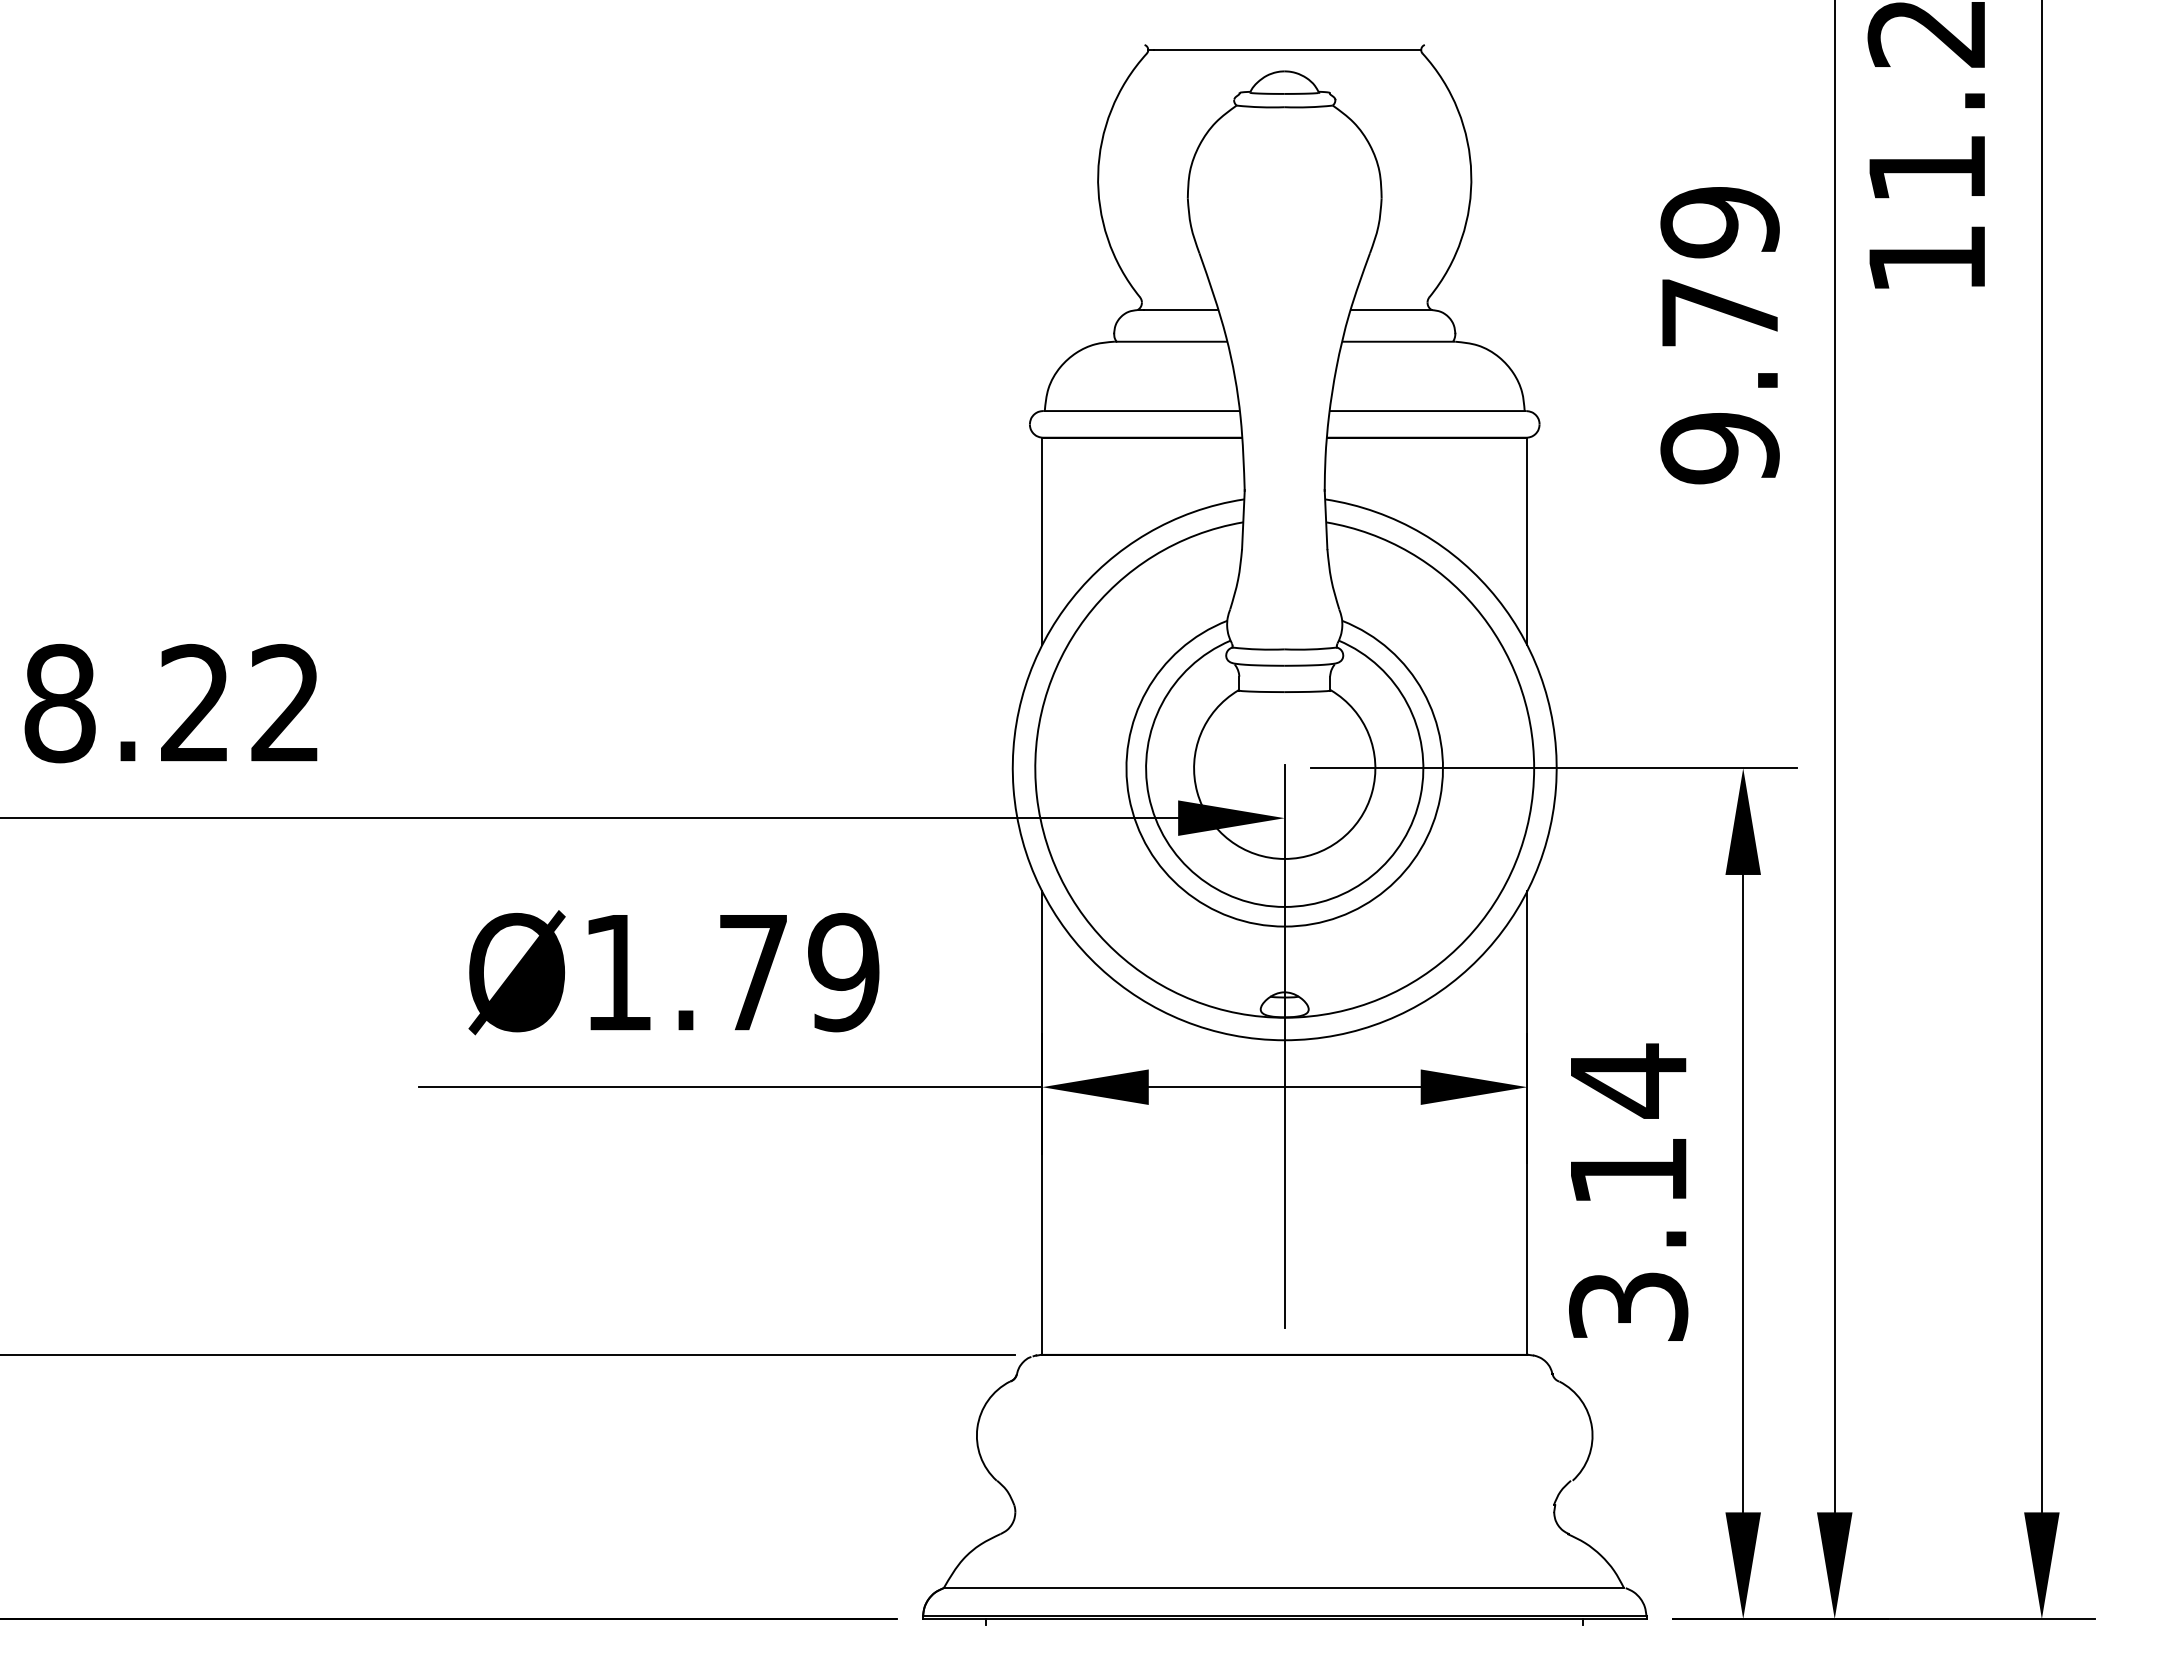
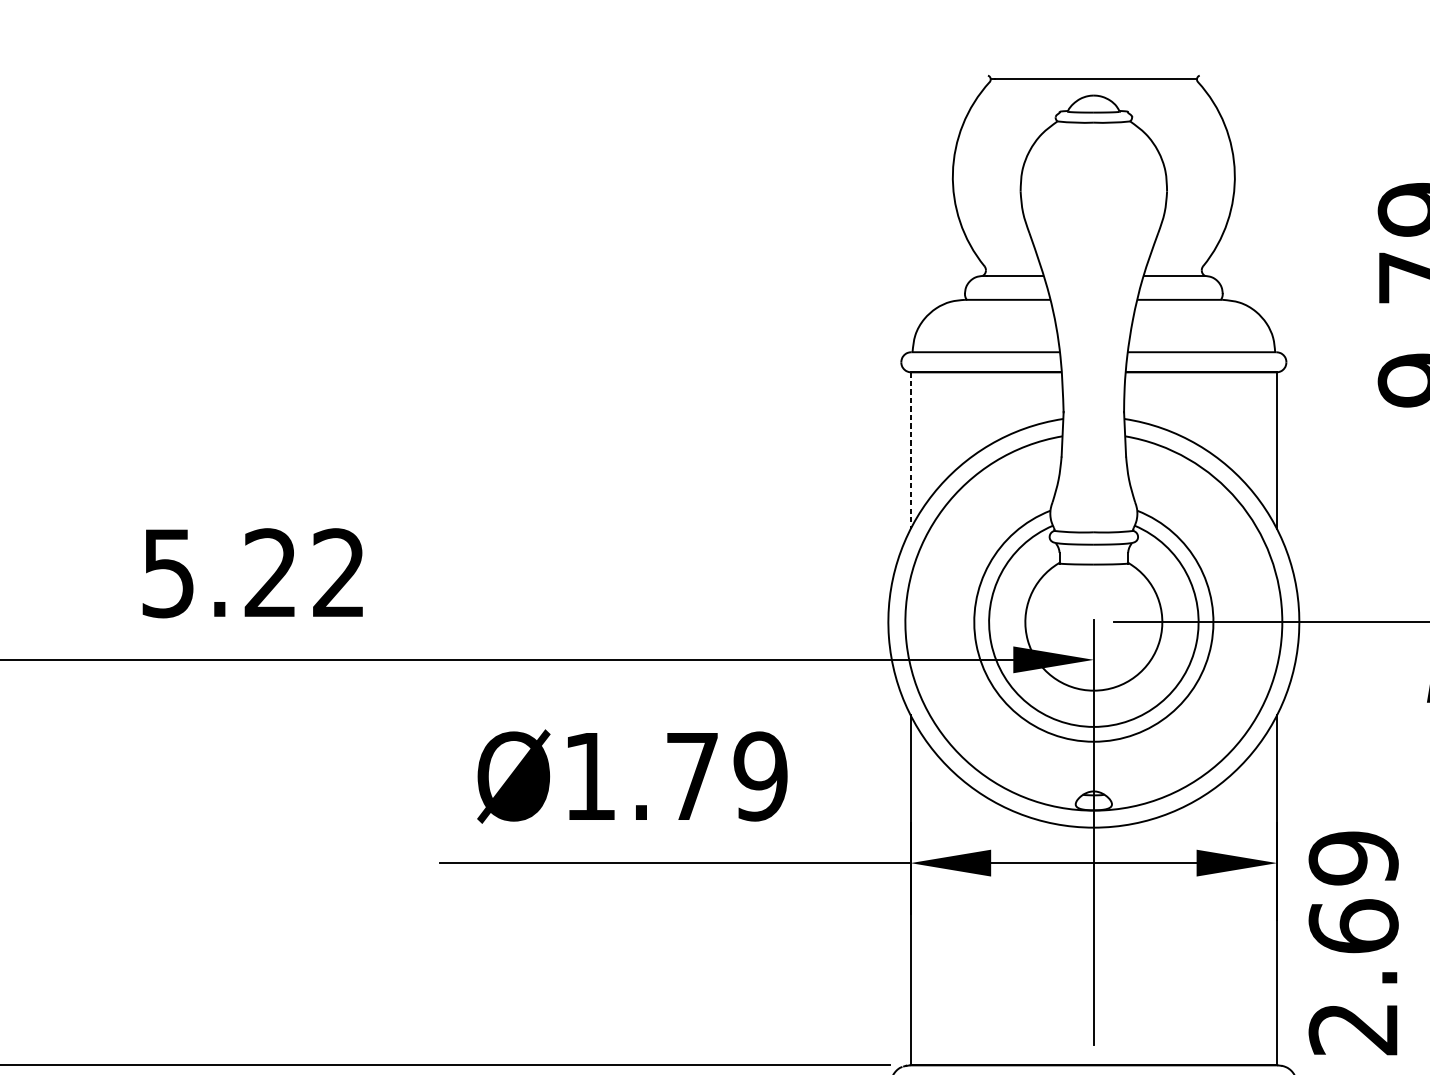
line: (1042, 541) -> (910, 450), solid -> dashed
text: (59, 703) -> (168, 573), 8.22 -> 5.22
text: (1628, 1192) -> (1353, 942), 3.14 -> 2.69

